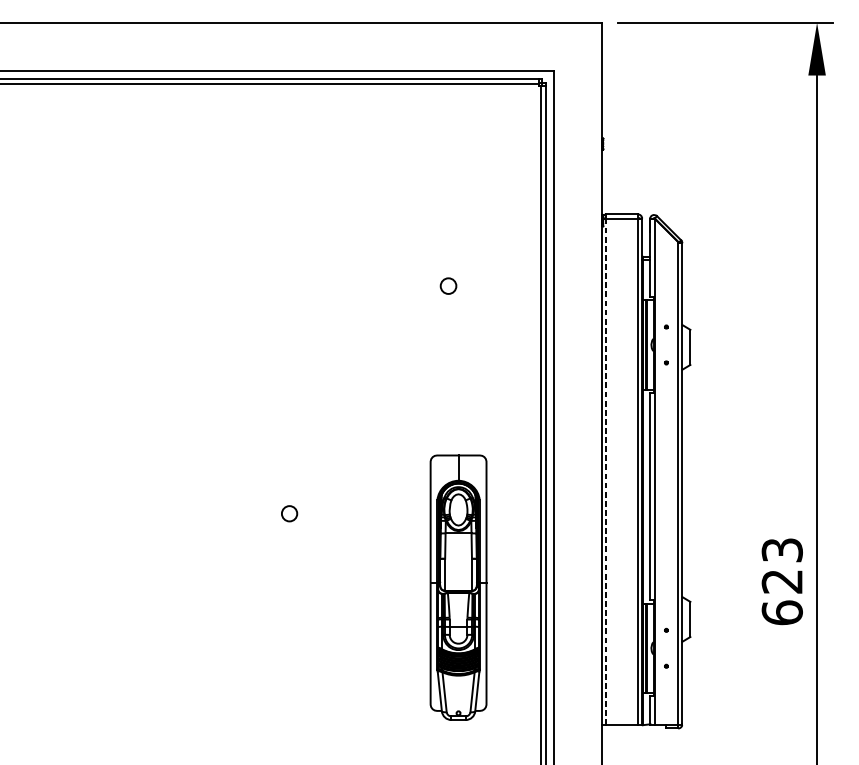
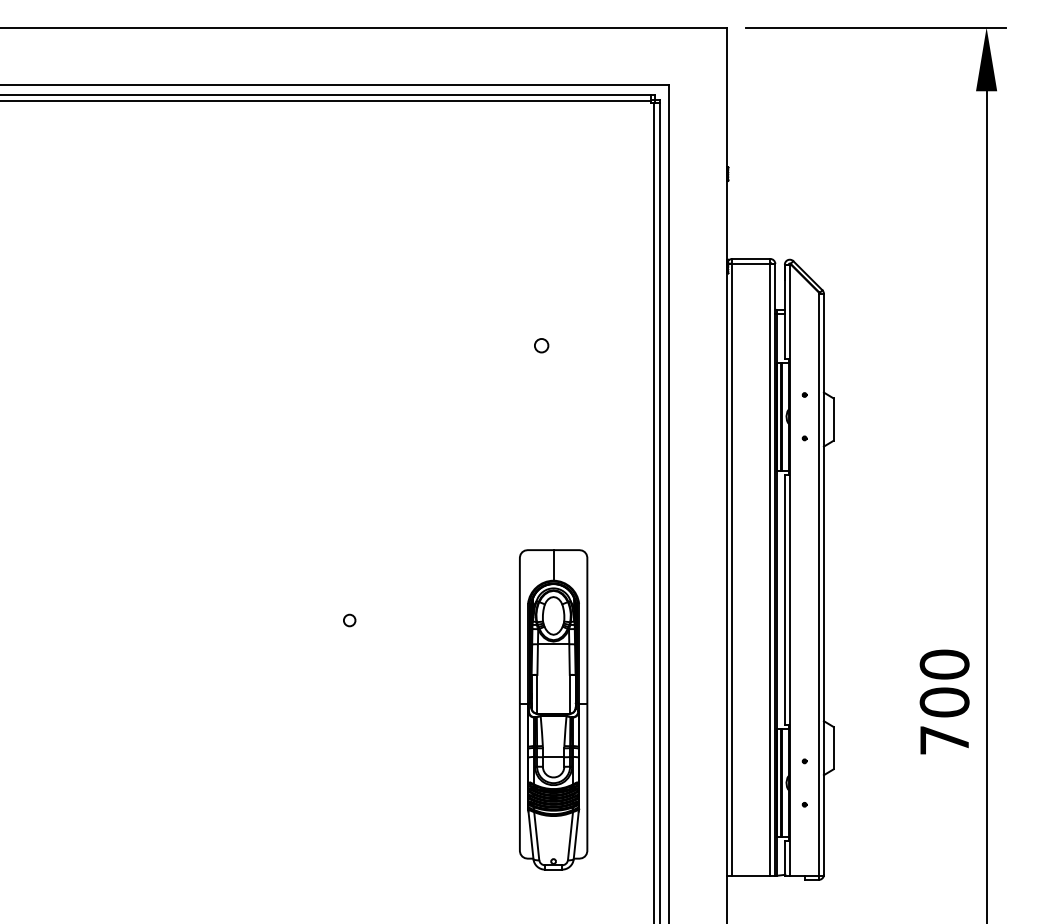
circle: (448, 286) -> (541, 345), size x0.71
line: (606, 472) -> (732, 570), dashed -> solid
circle: (289, 513) -> (349, 620), size x0.62
text: (782, 580) -> (944, 701), 623 -> 700

